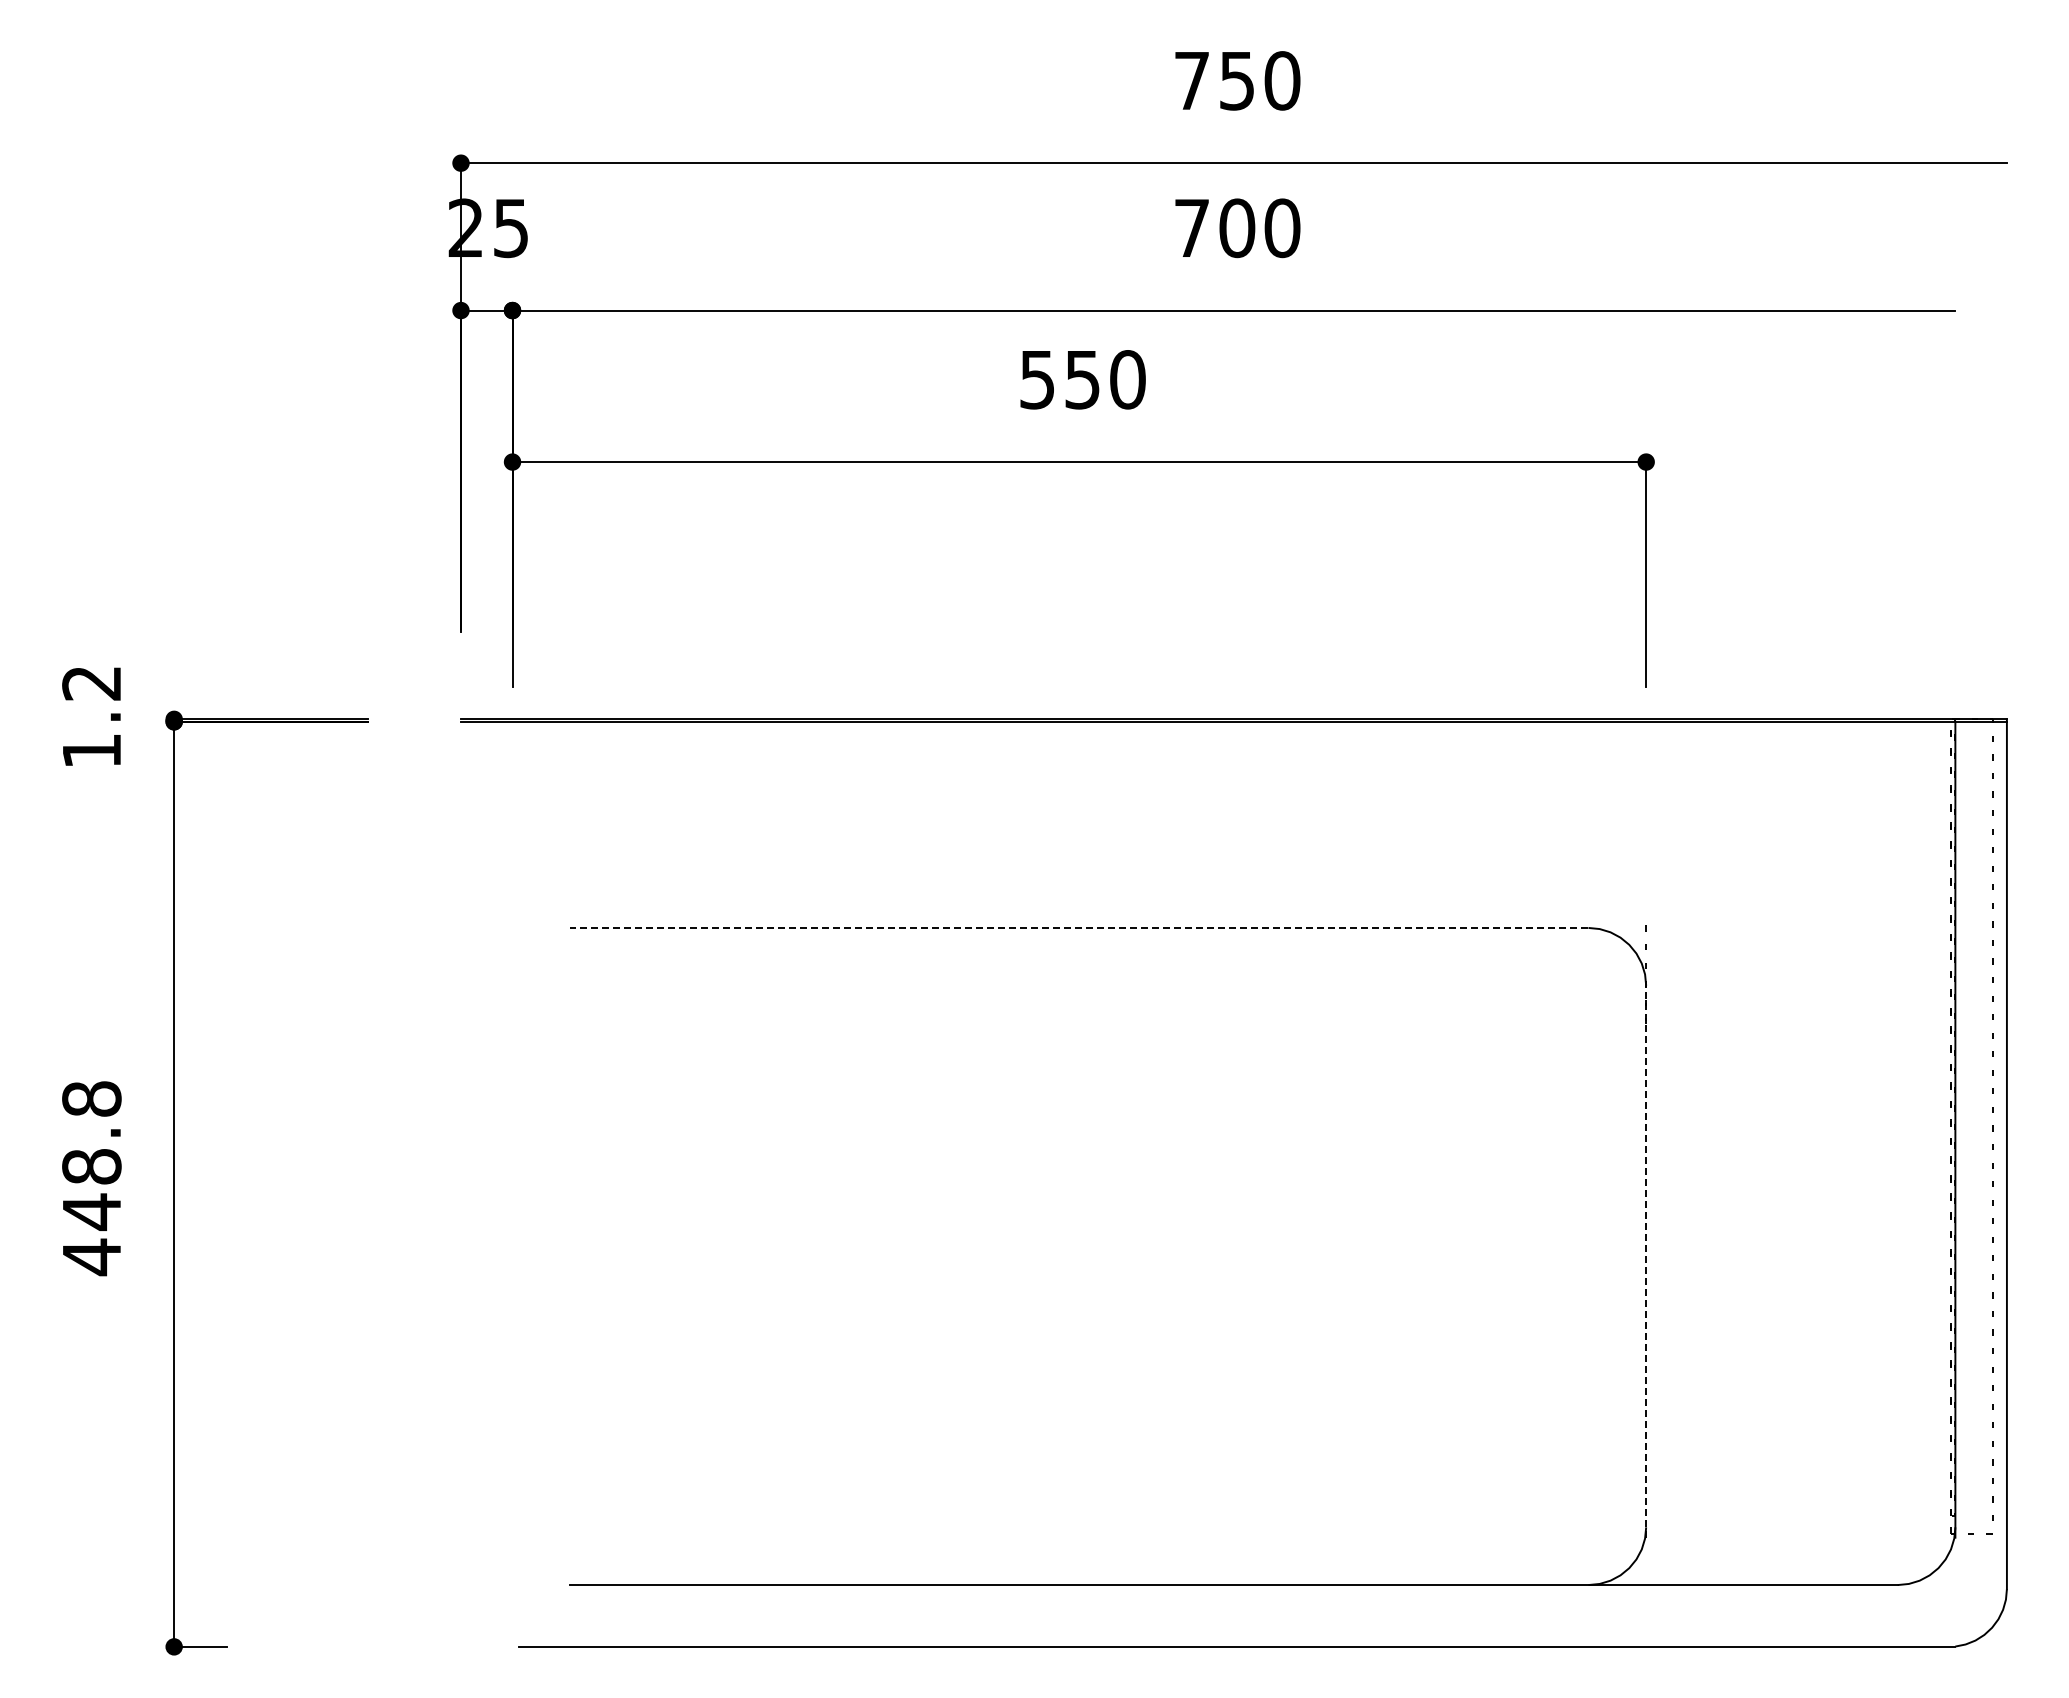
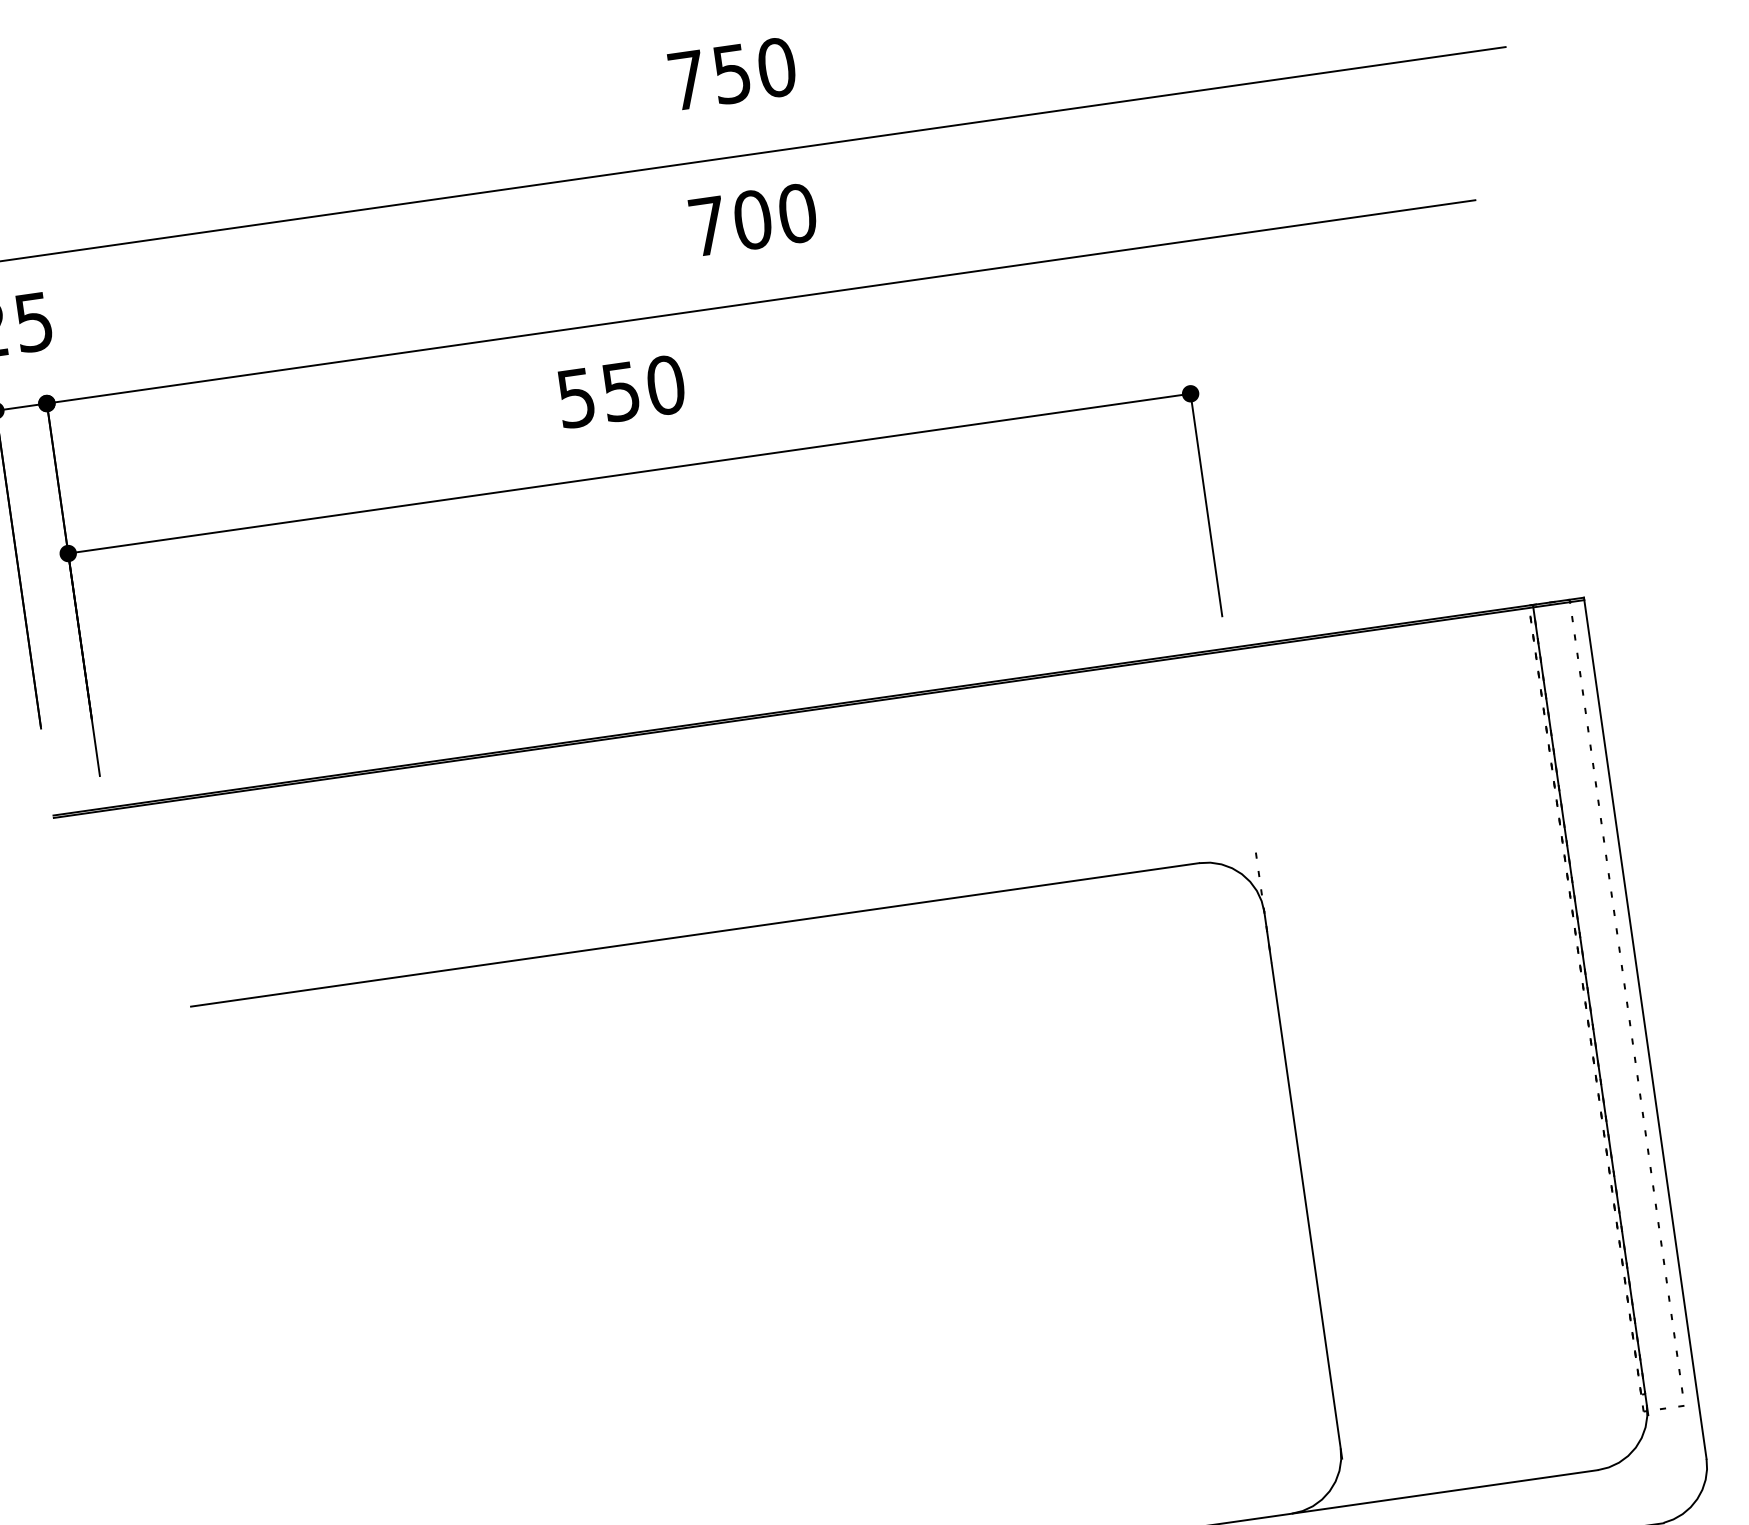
line: (1078, 927) -> (694, 934), dashed -> solid
line: (1646, 1261) -> (1303, 1185), dashed -> solid

